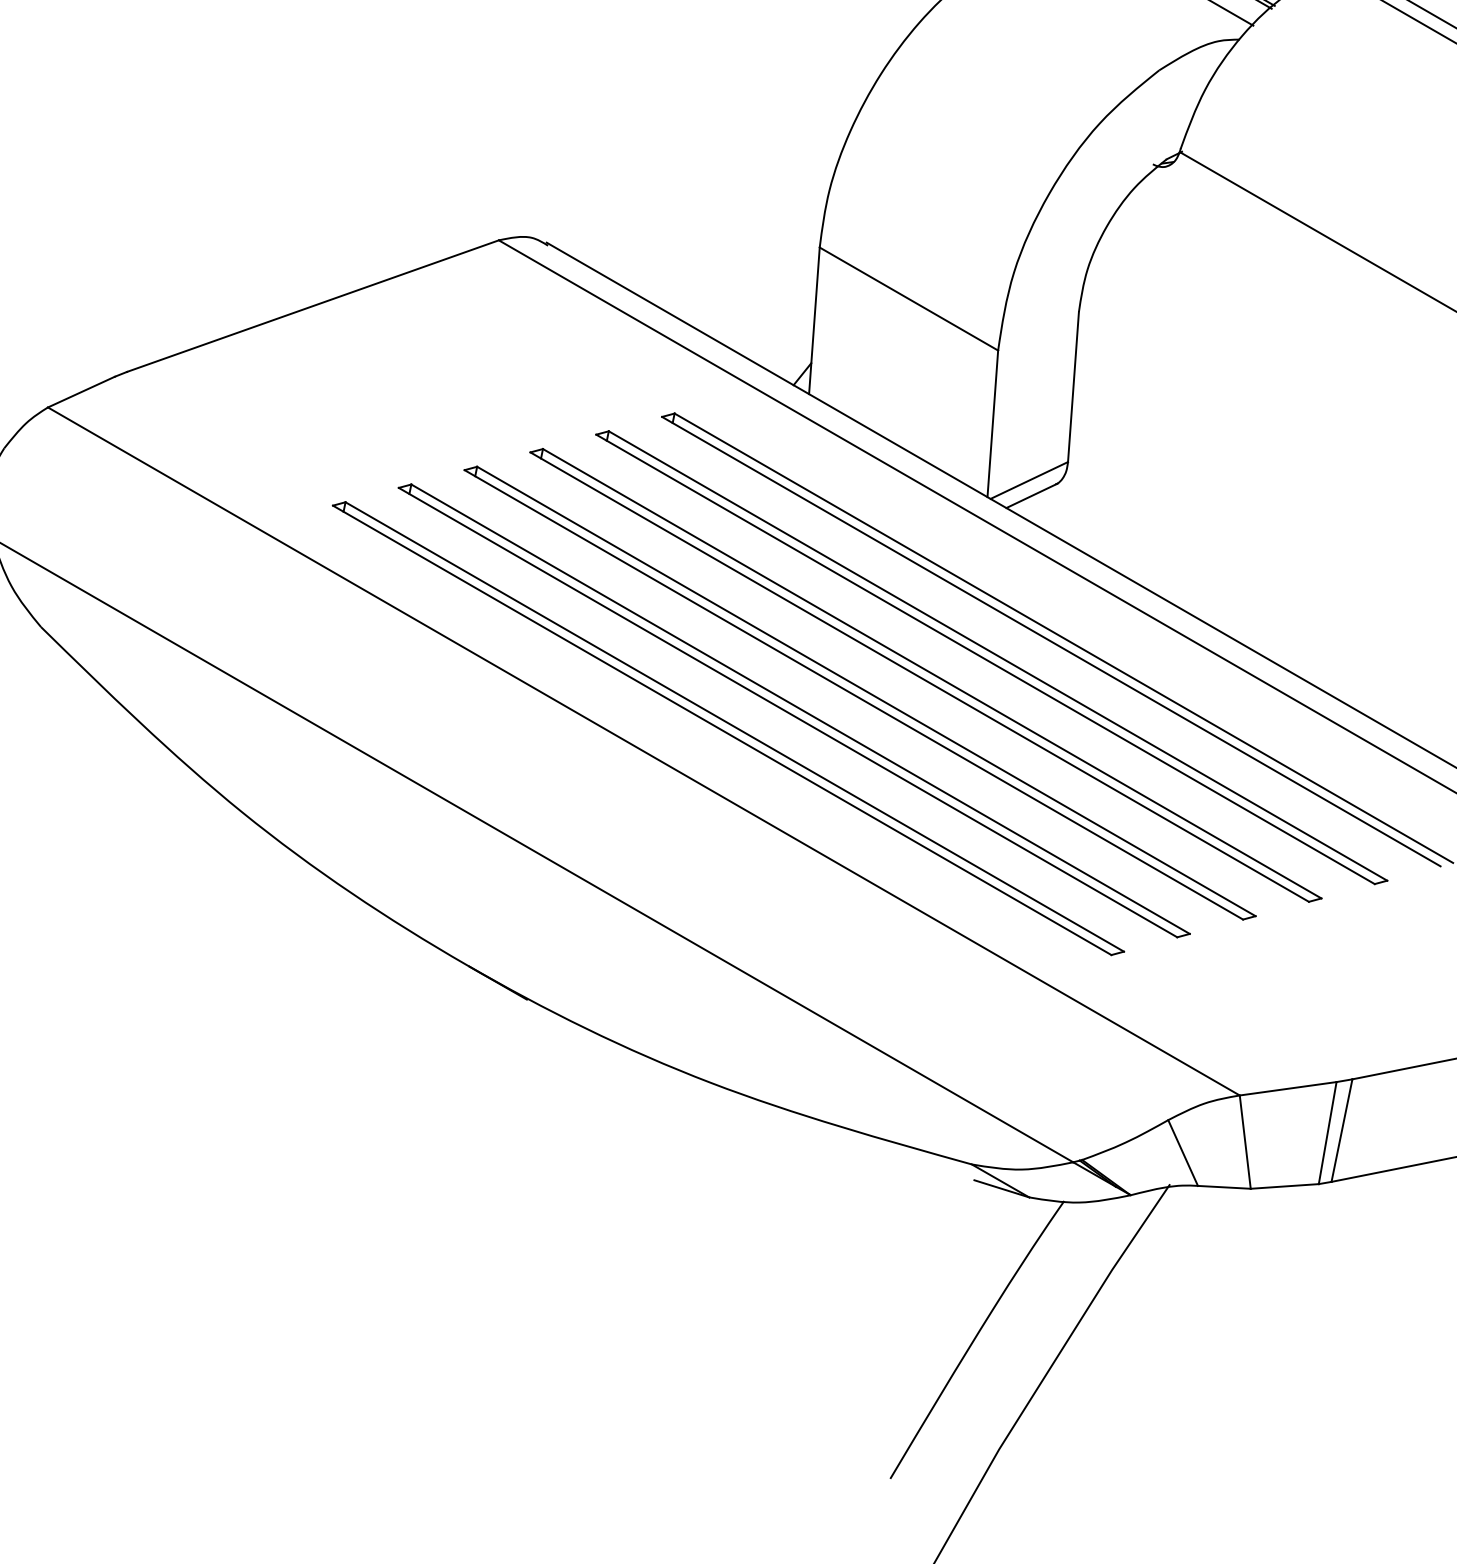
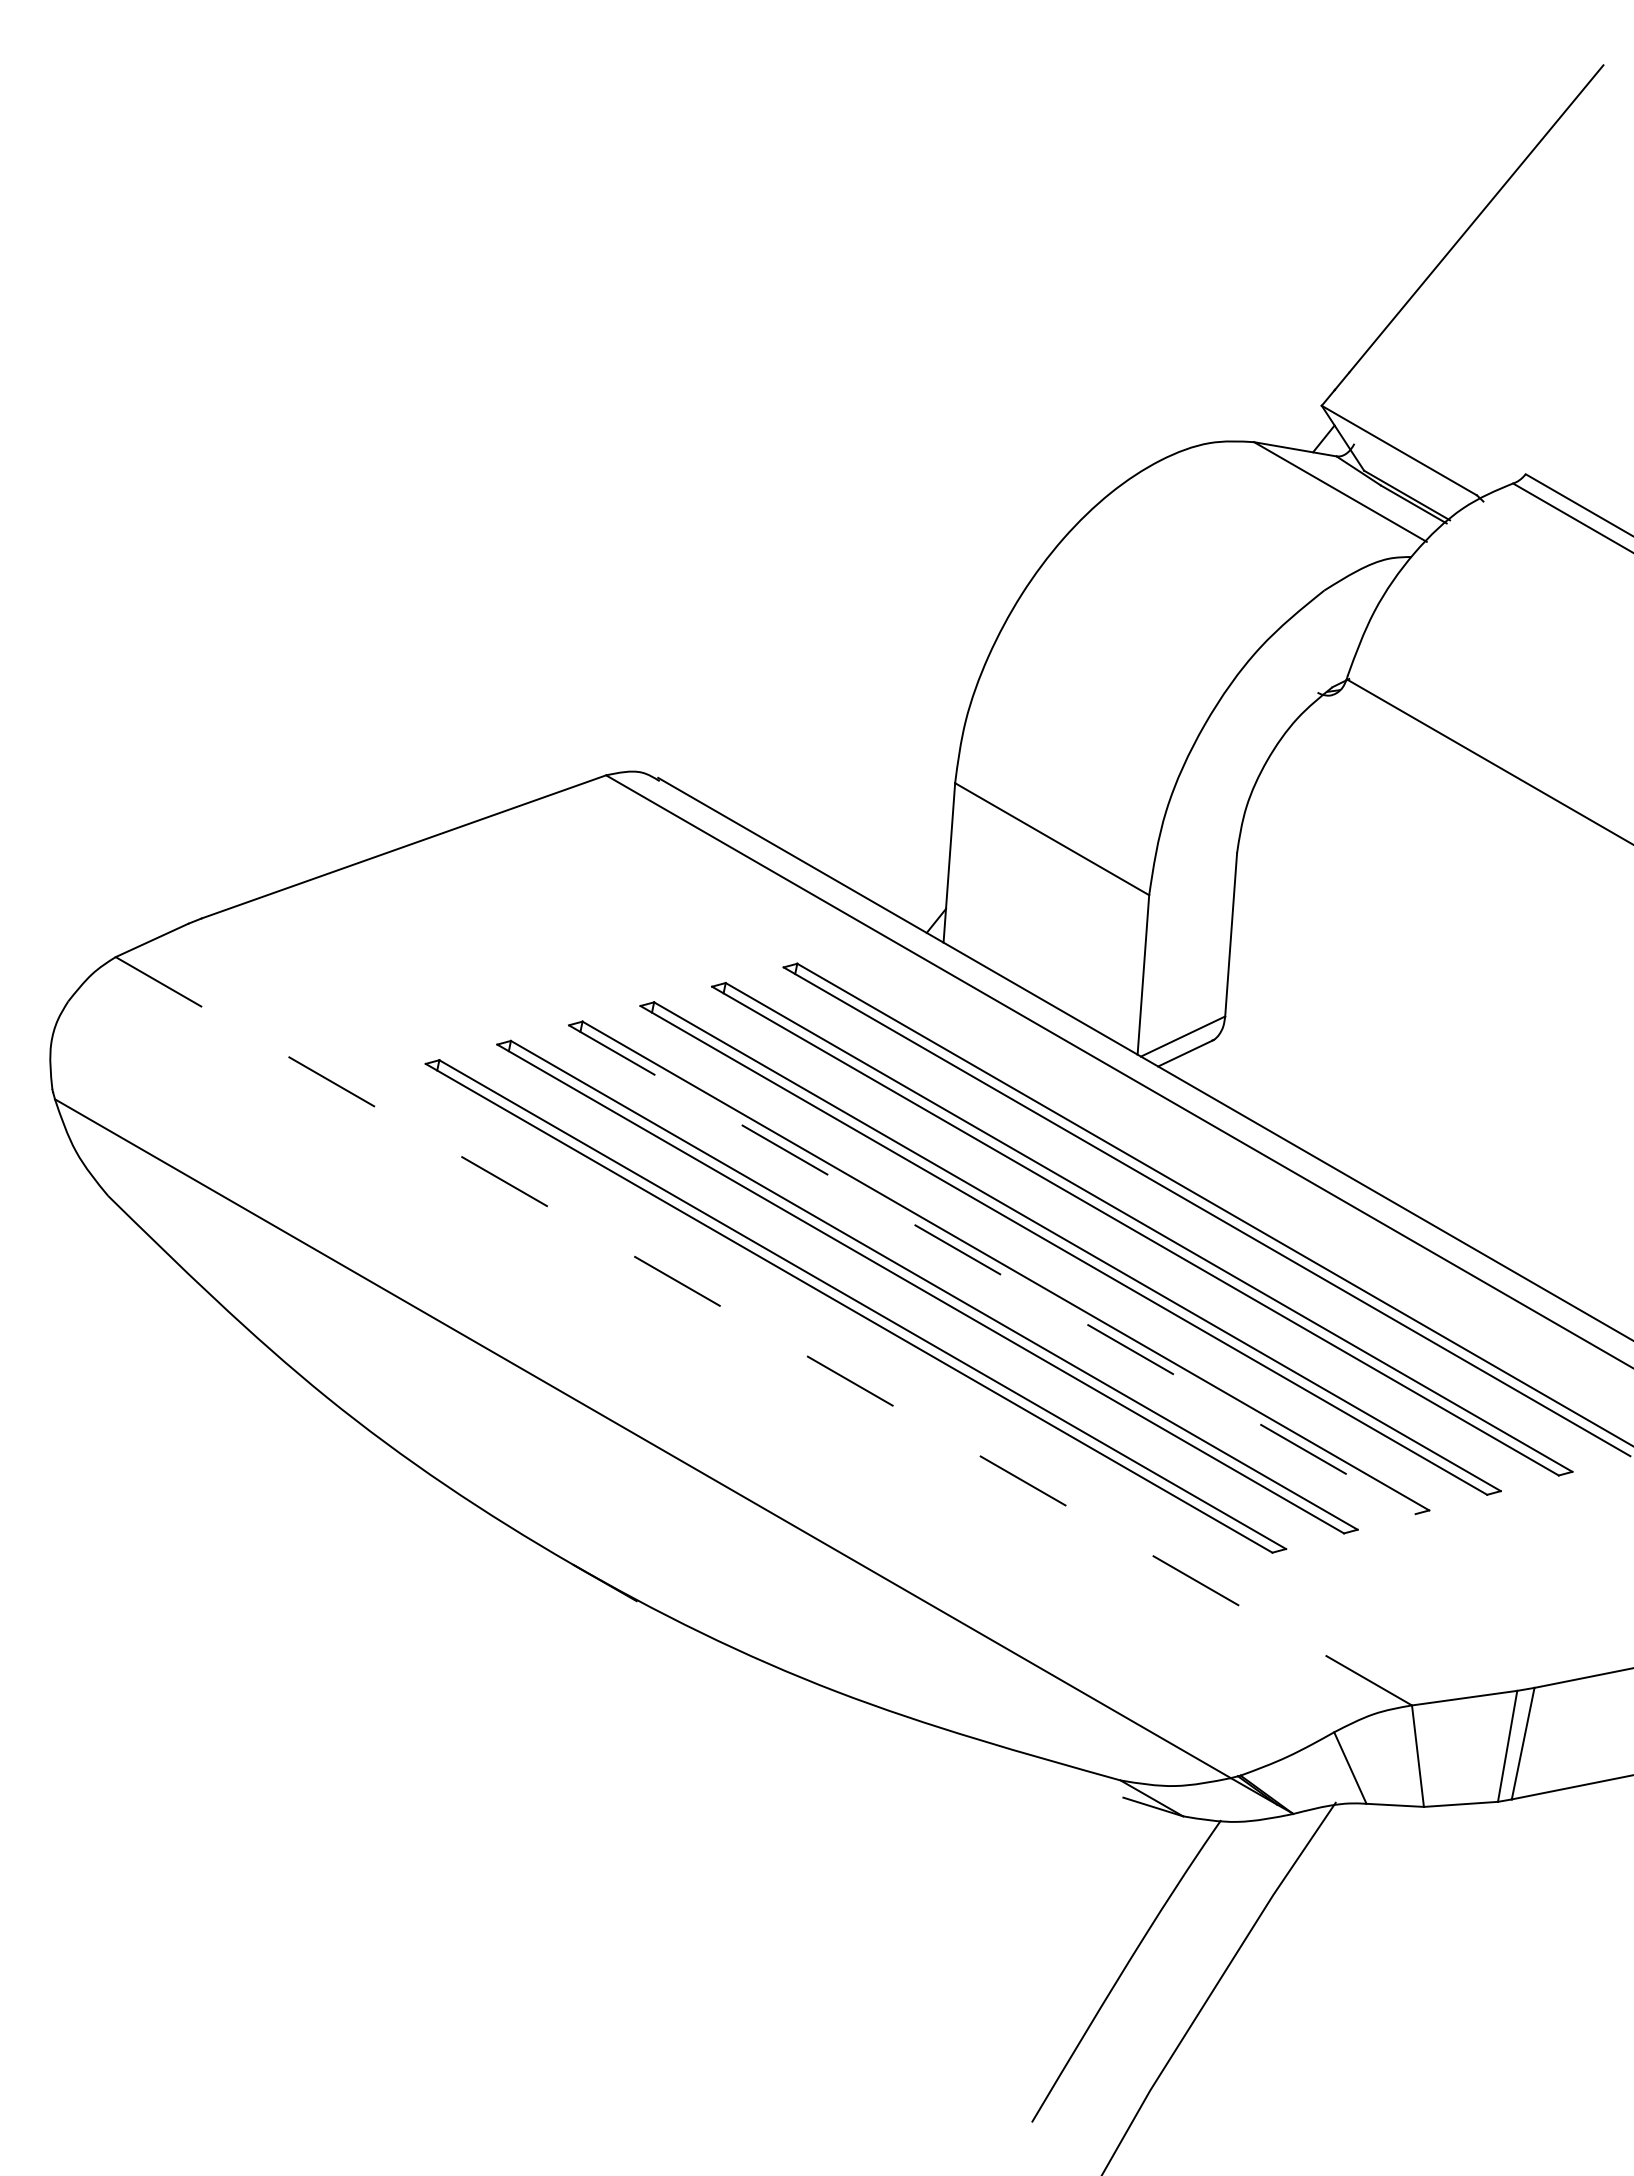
line: (854, 694) -> (992, 1269), solid -> dashed
line: (643, 751) -> (763, 1331), solid -> dashed

